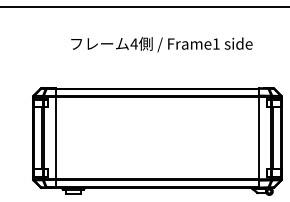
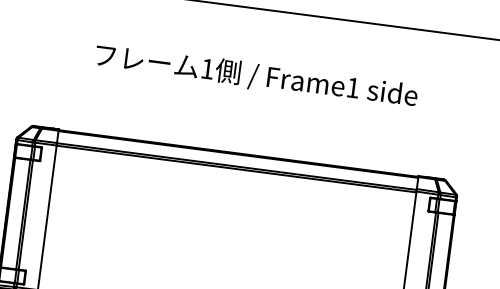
text: (133, 43) -> (206, 67), 4 -> 1

